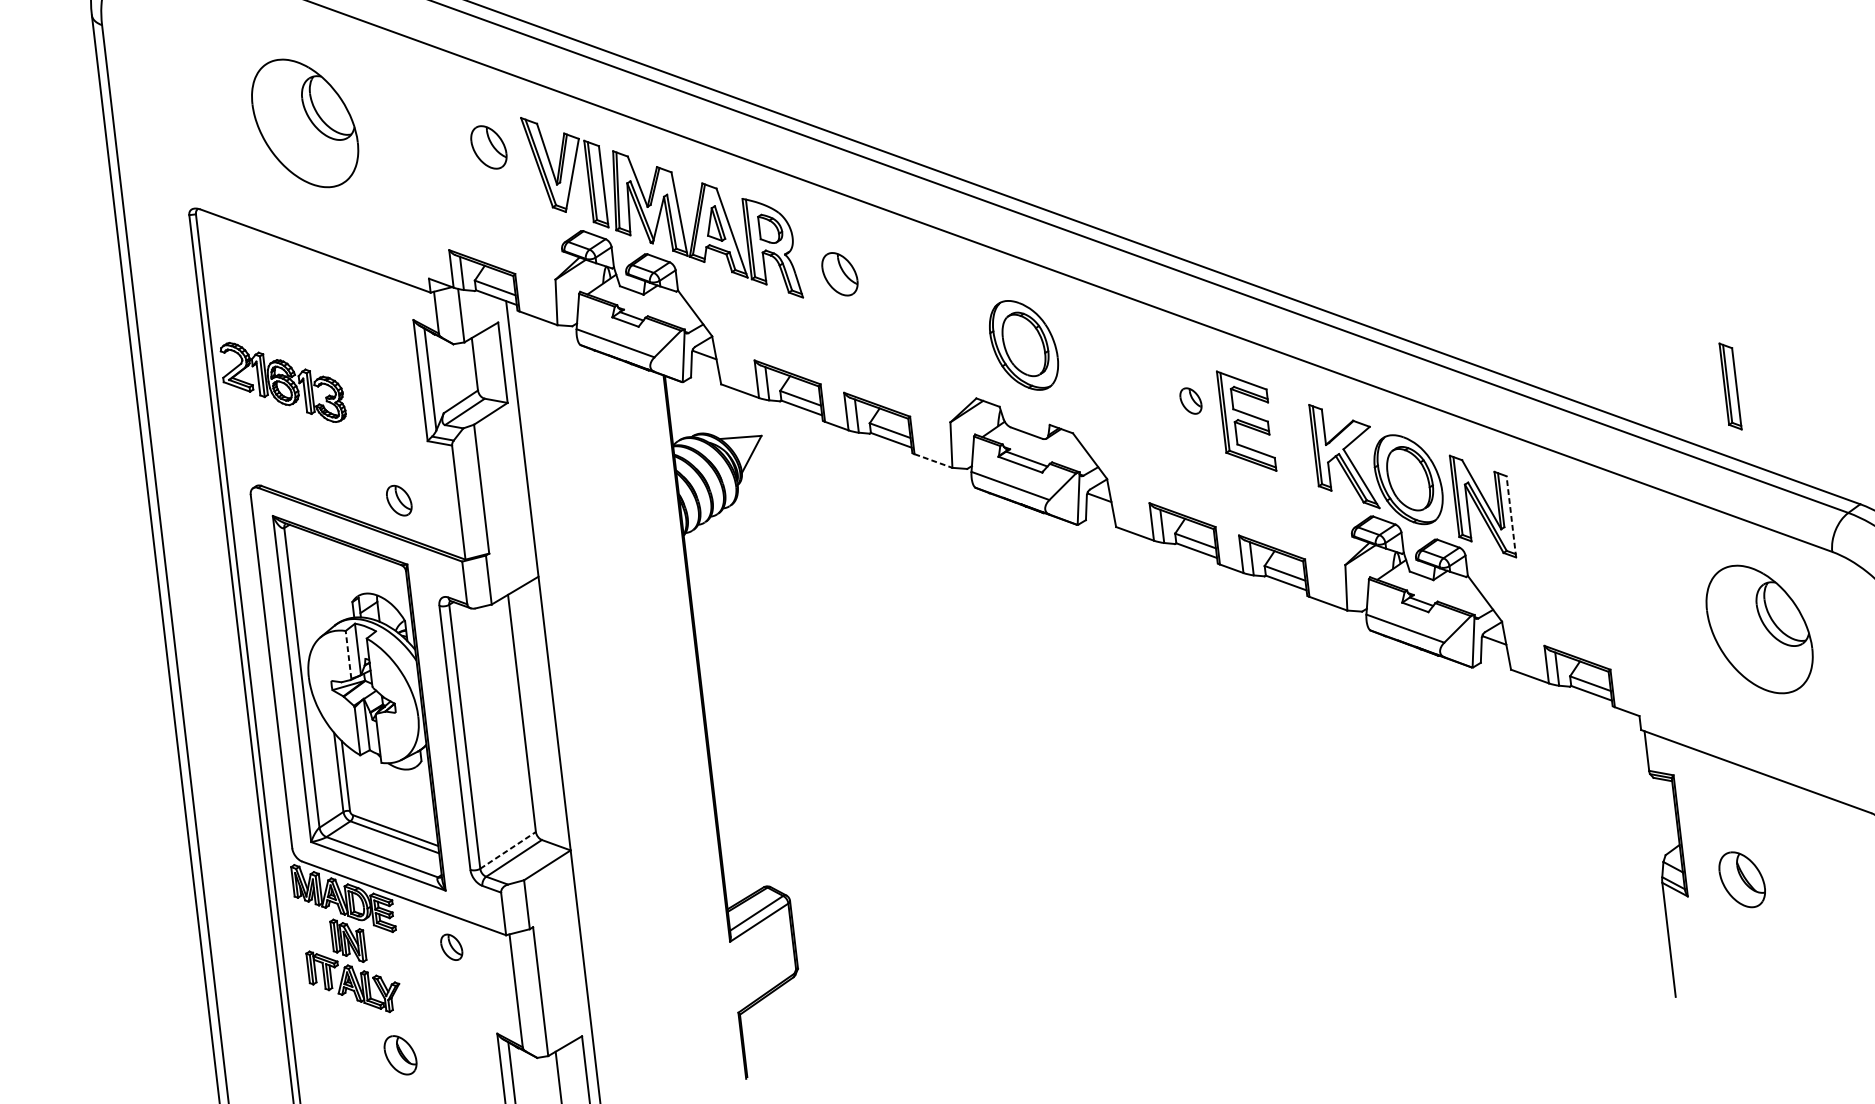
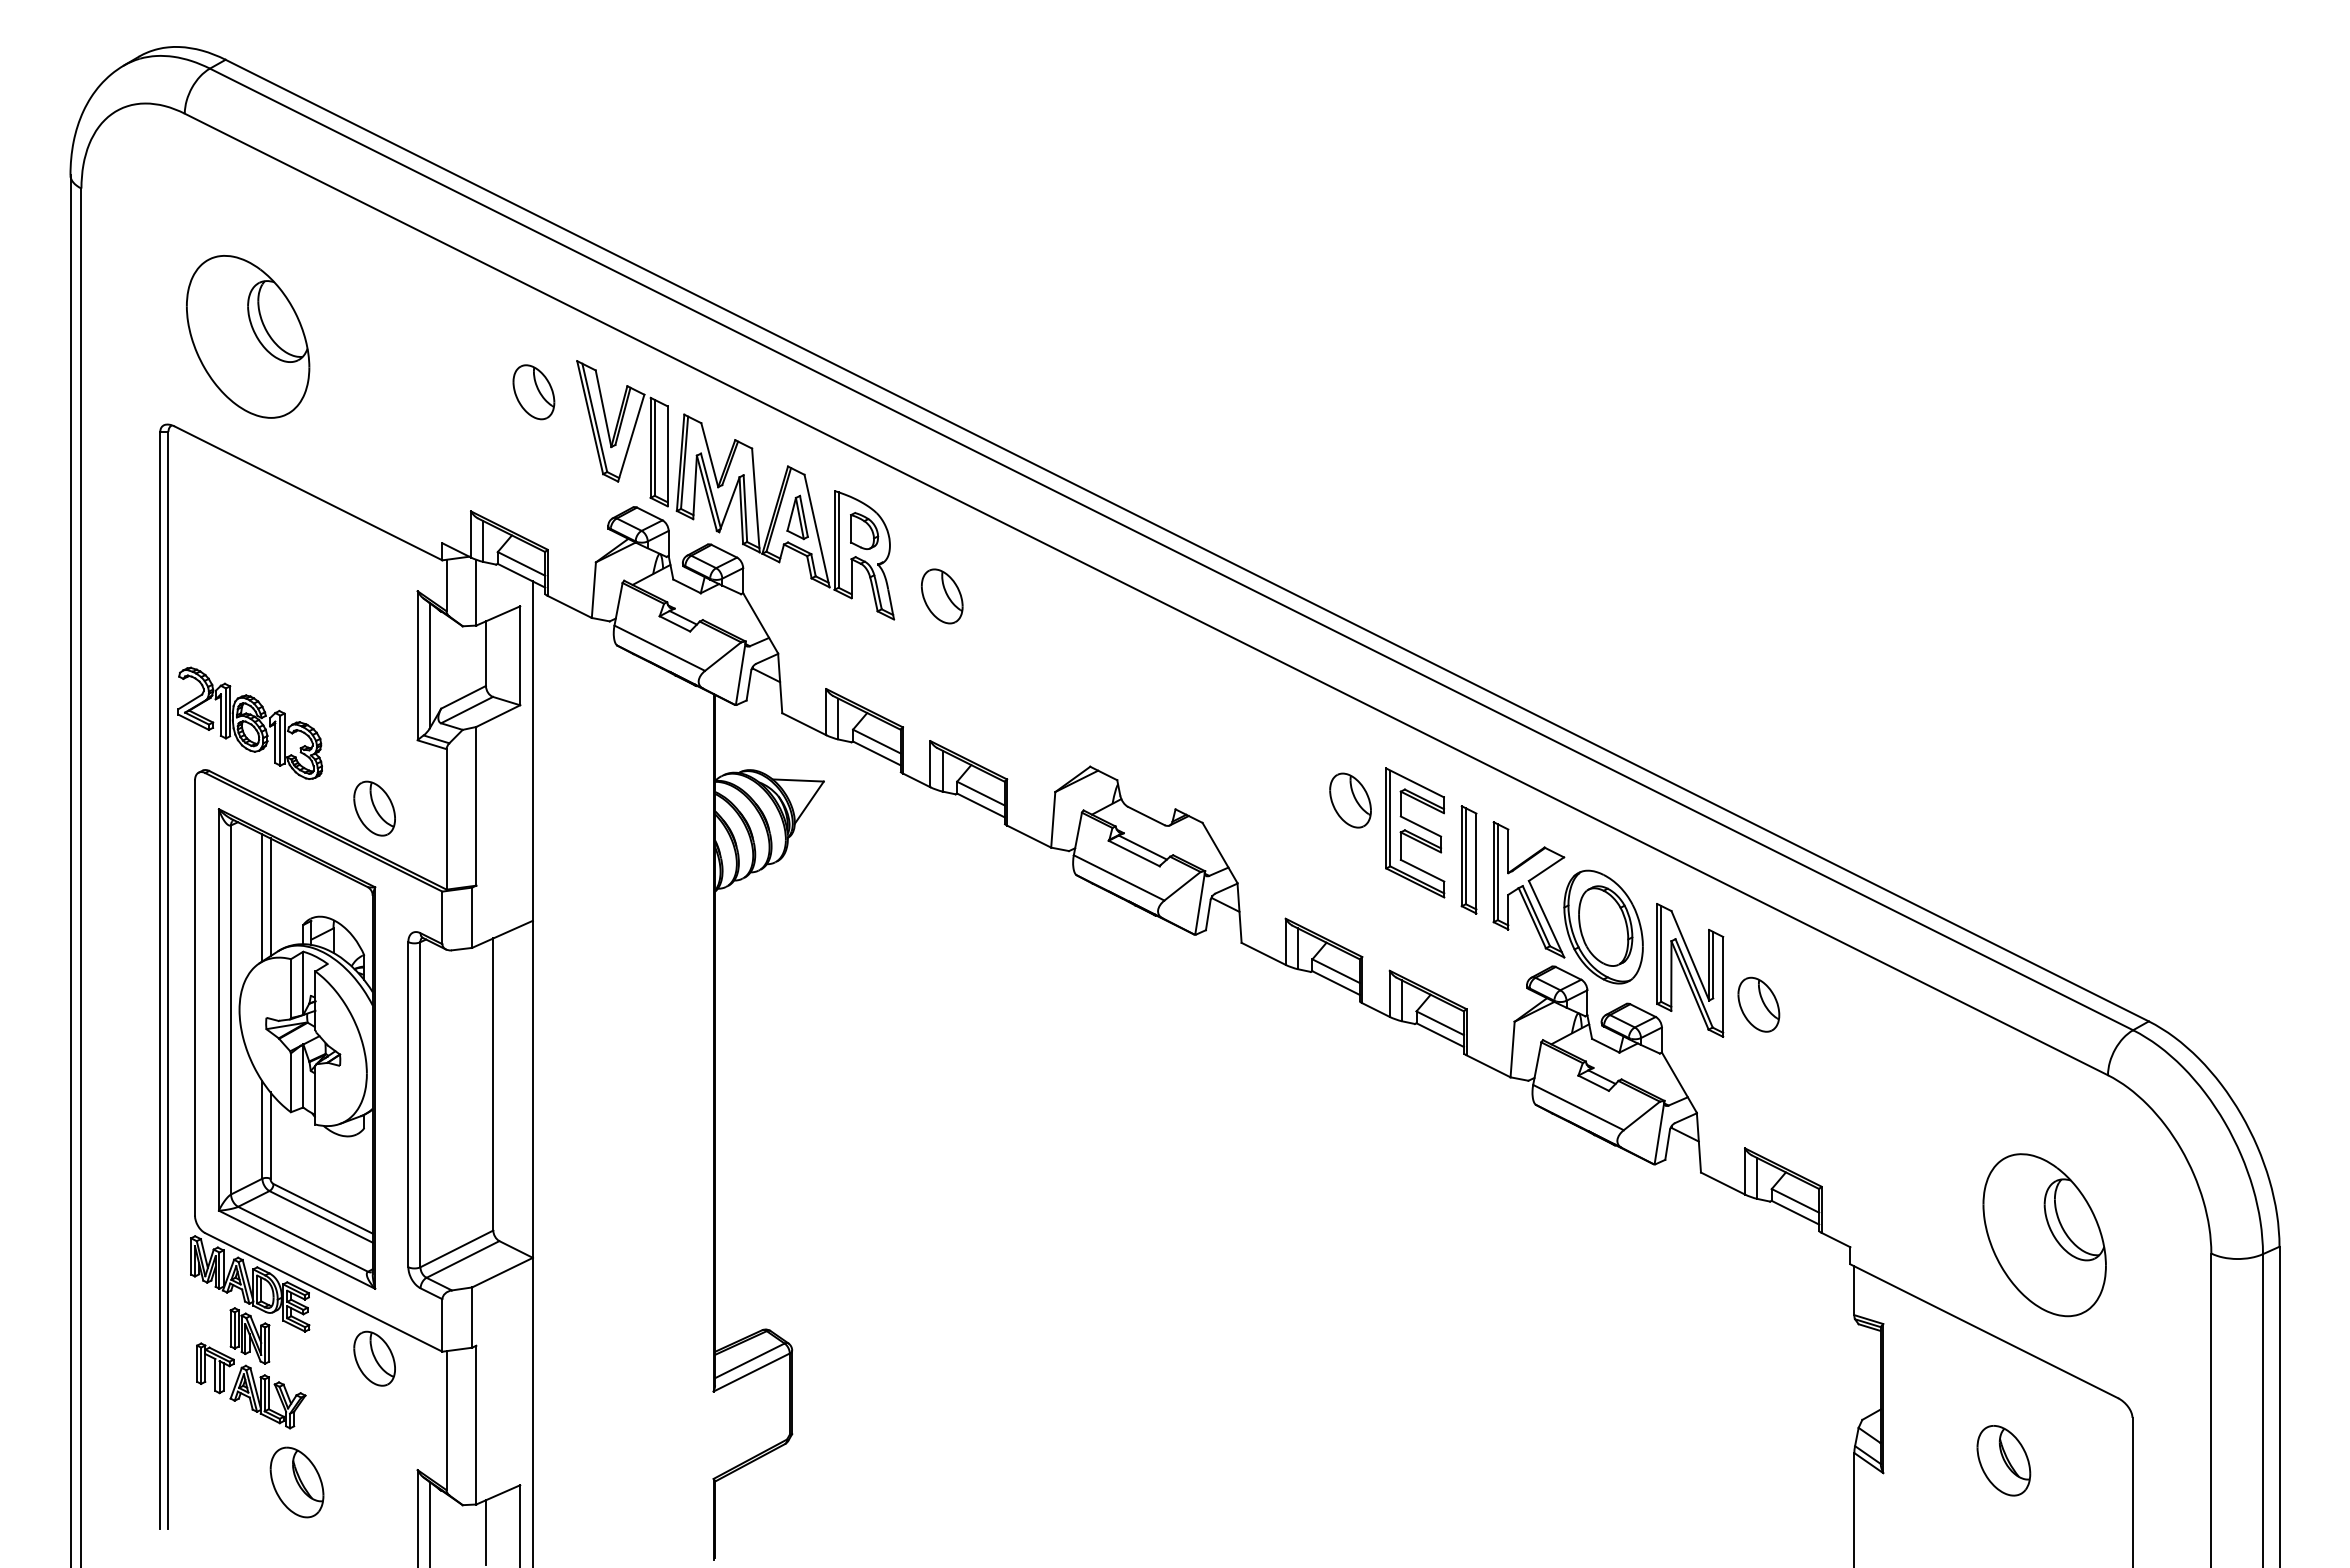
part: (305, 123) -> (248, 336), moved
part: (1023, 344) -> (1155, 708), removed
part: (282, 381) -> (249, 722), moved
part: (1730, 386) -> (1468, 859), moved
part: (1190, 401) -> (1350, 800), size x1.67
line: (933, 460) -> (1029, 836), dashed -> solid
part: (399, 500) -> (374, 808), size x1.43
line: (1511, 516) -> (1723, 986), dashed -> solid
part: (1541, 527) -> (1758, 1004), added
line: (323, 582) -> (270, 897), added
line: (316, 583) -> (262, 897), added
part: (1759, 629) -> (2044, 1235), moved
line: (348, 654) -> (290, 988), dashed -> solid
line: (507, 850) -> (456, 1248), dashed -> solid
part: (1741, 879) -> (2003, 1460), moved
part: (451, 947) -> (374, 1358), size x1.67
part: (400, 1055) -> (296, 1482), size x1.43

